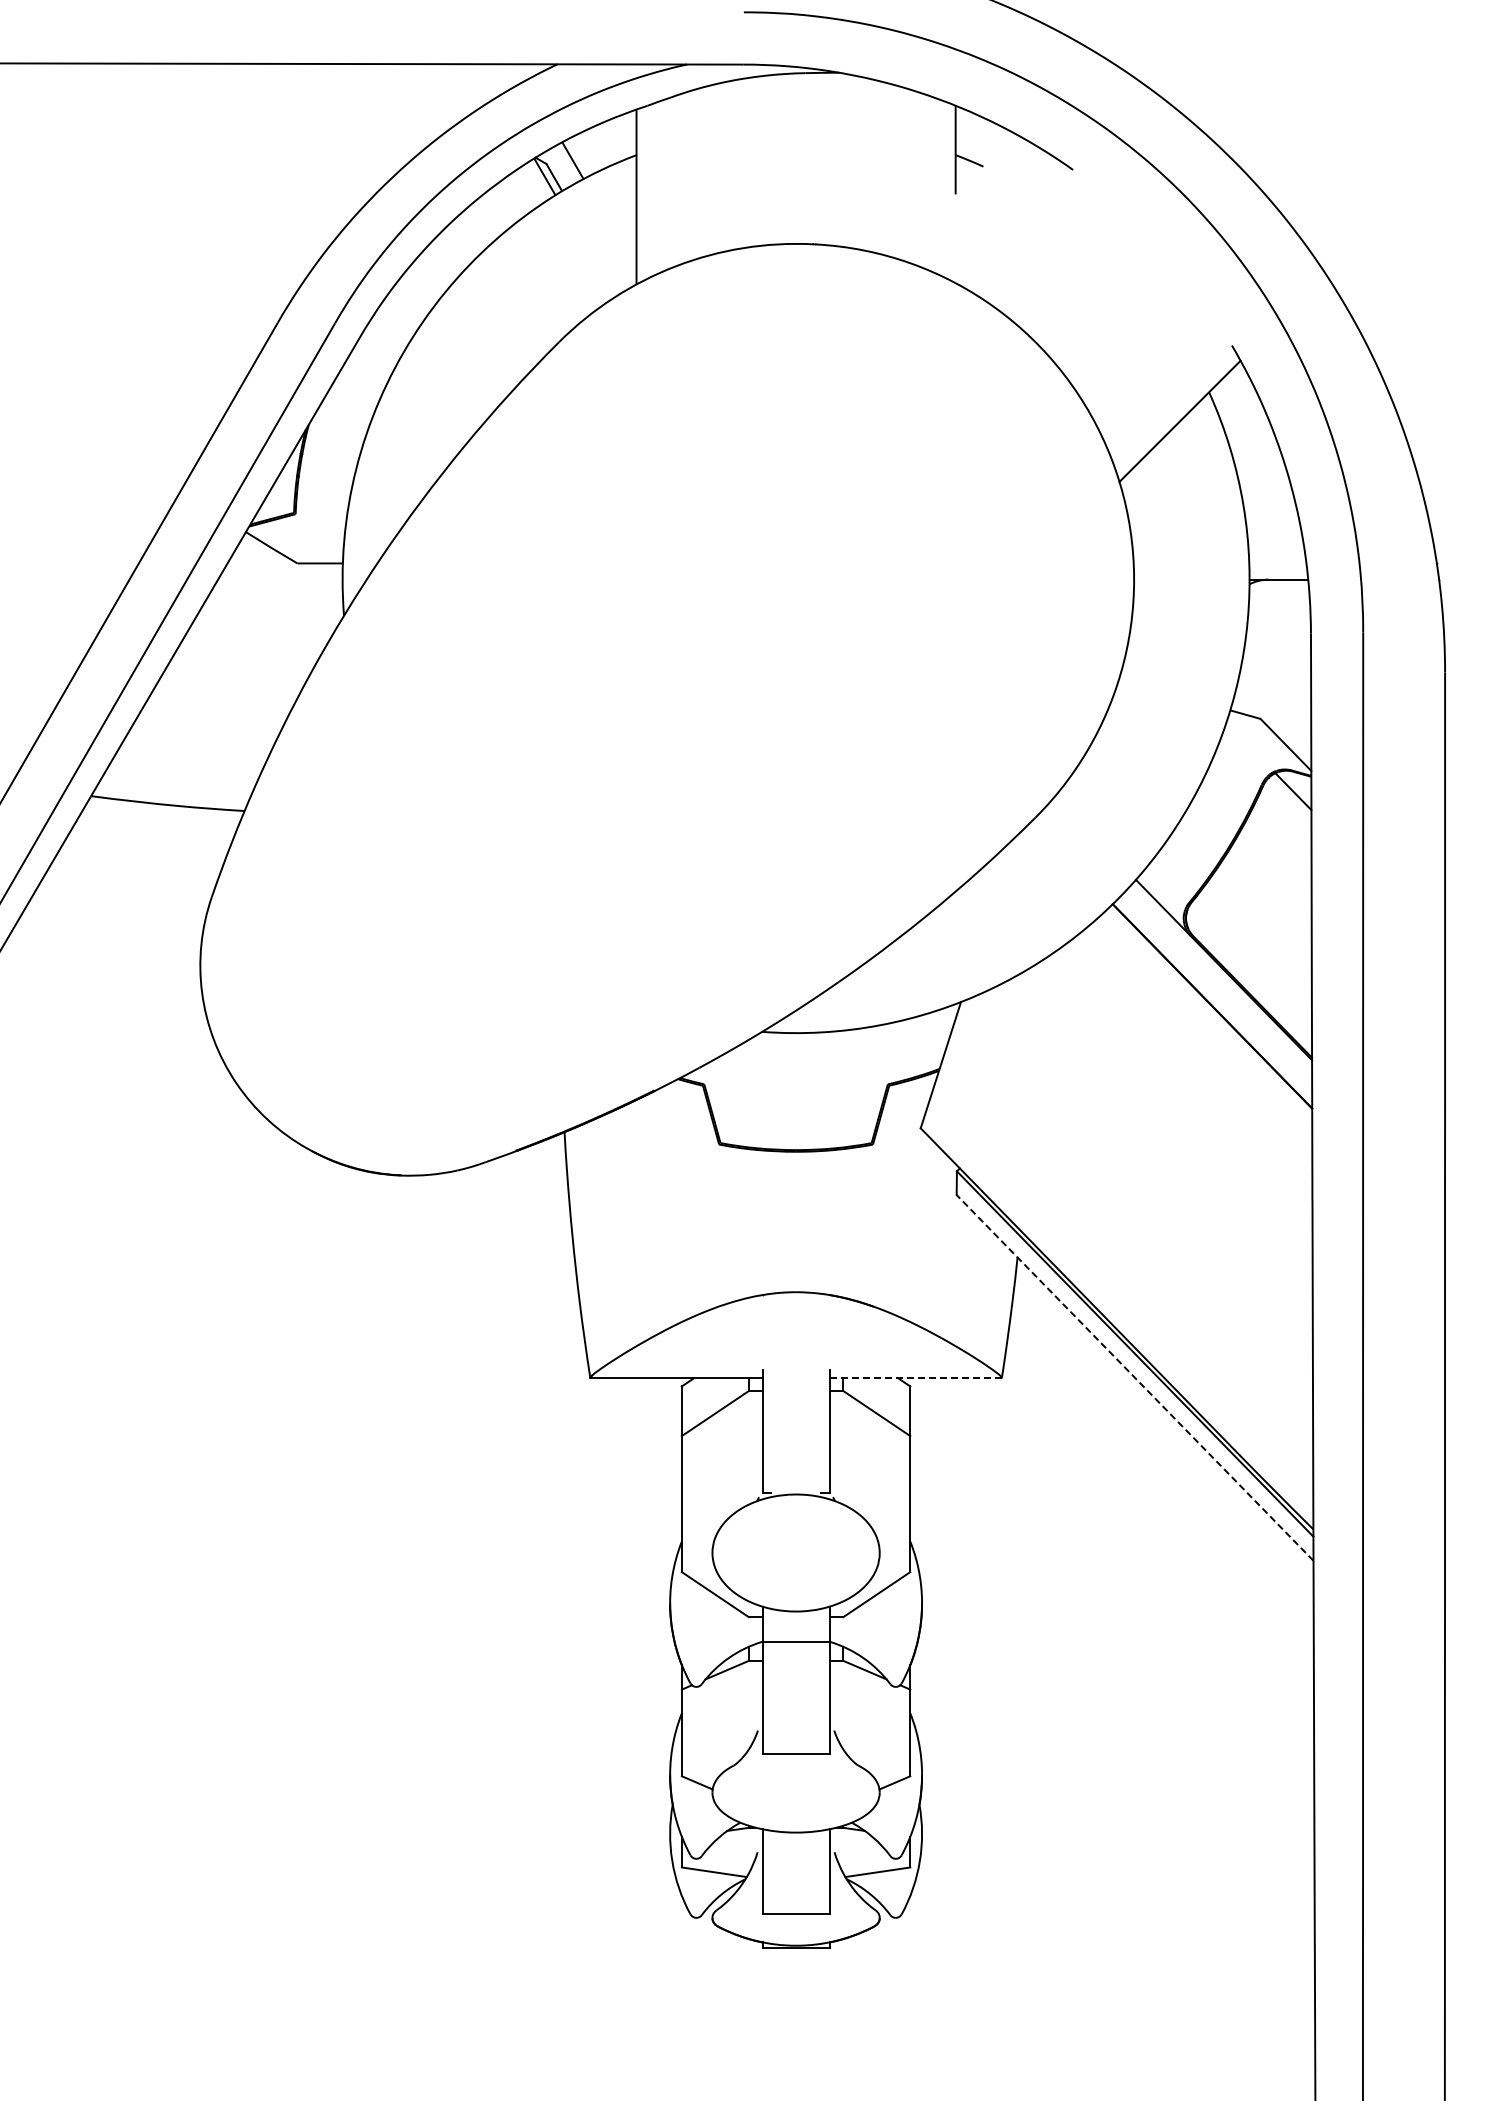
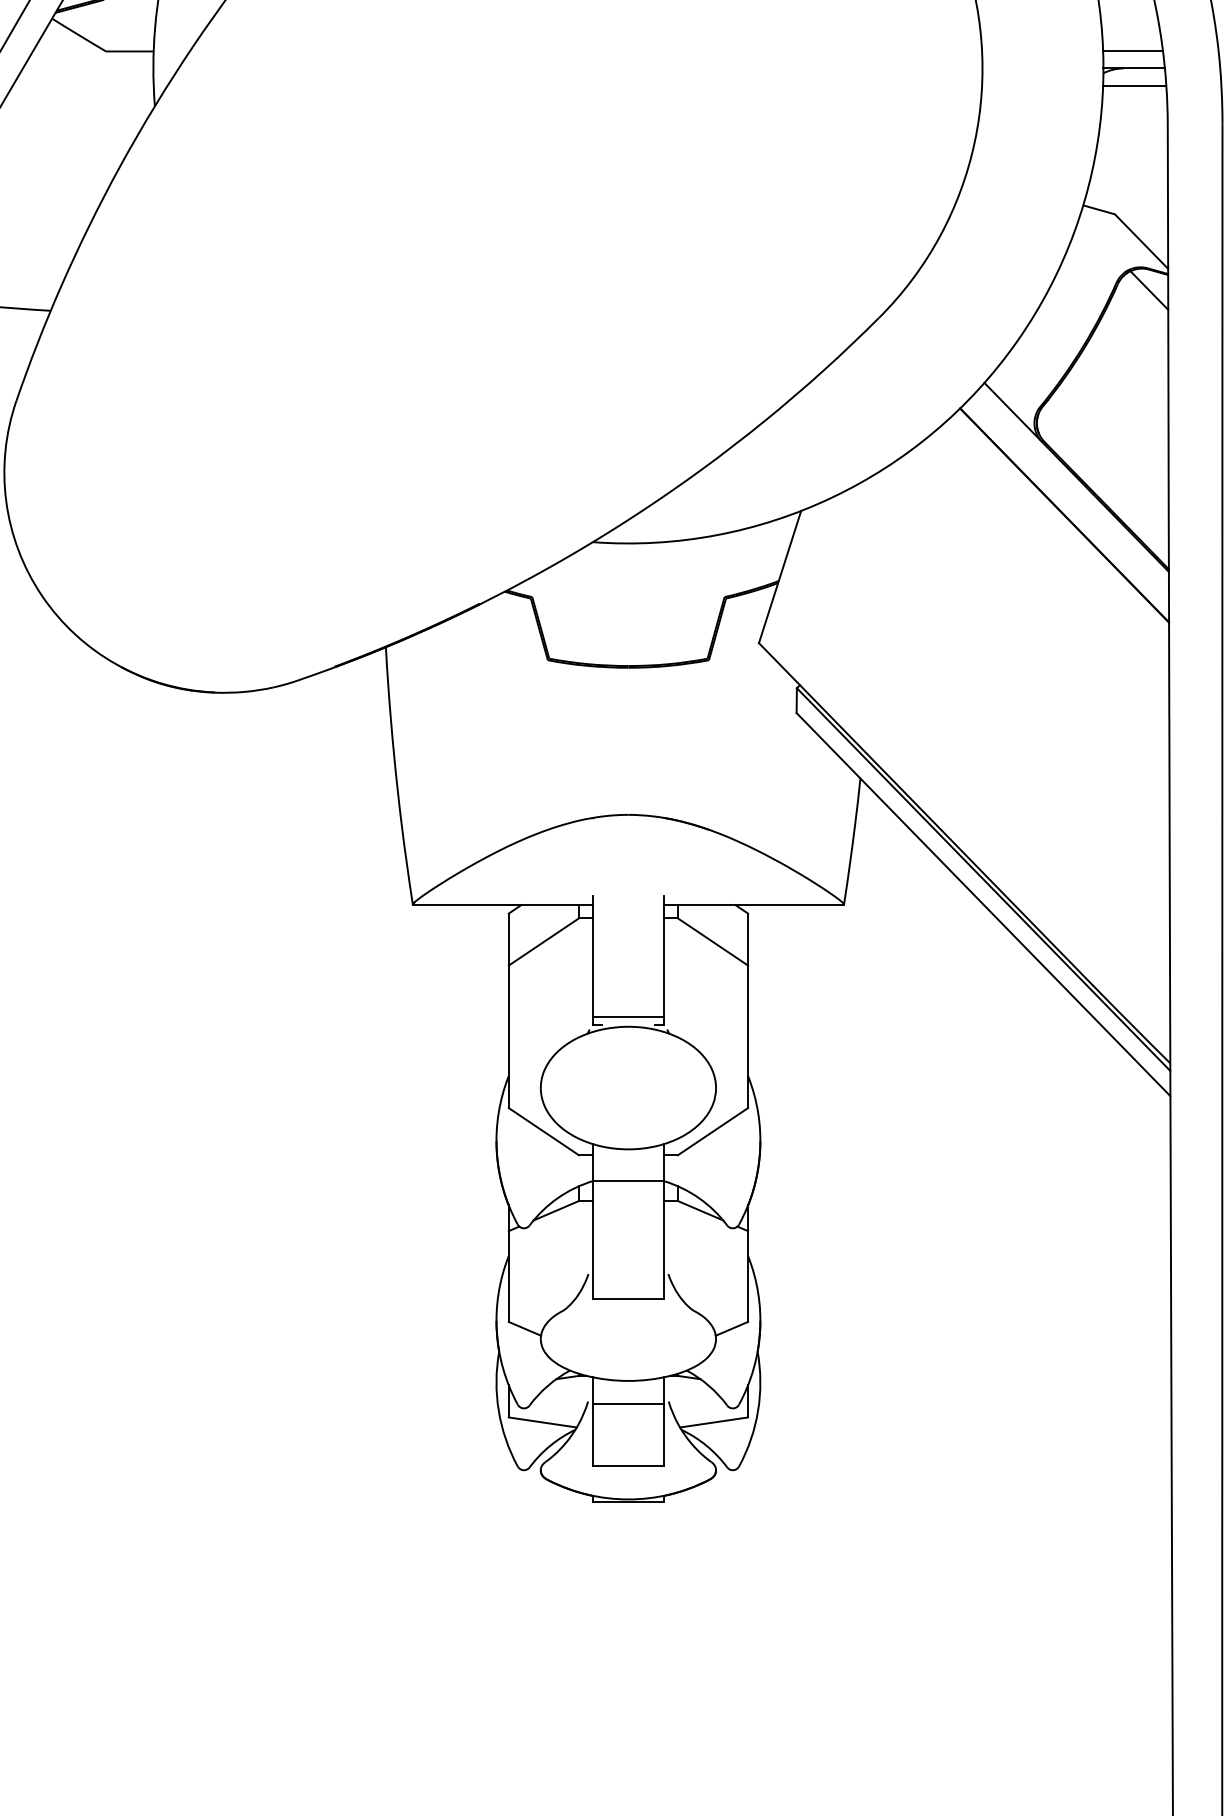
line: (1277, 562) -> (1132, 50), added
line: (1279, 596) -> (1134, 86), added
line: (1134, 1377) -> (982, 904), dashed -> solid
line: (916, 1378) -> (754, 905), dashed -> solid
line: (795, 1485) -> (627, 1017), added
line: (795, 1854) -> (627, 1403), added

